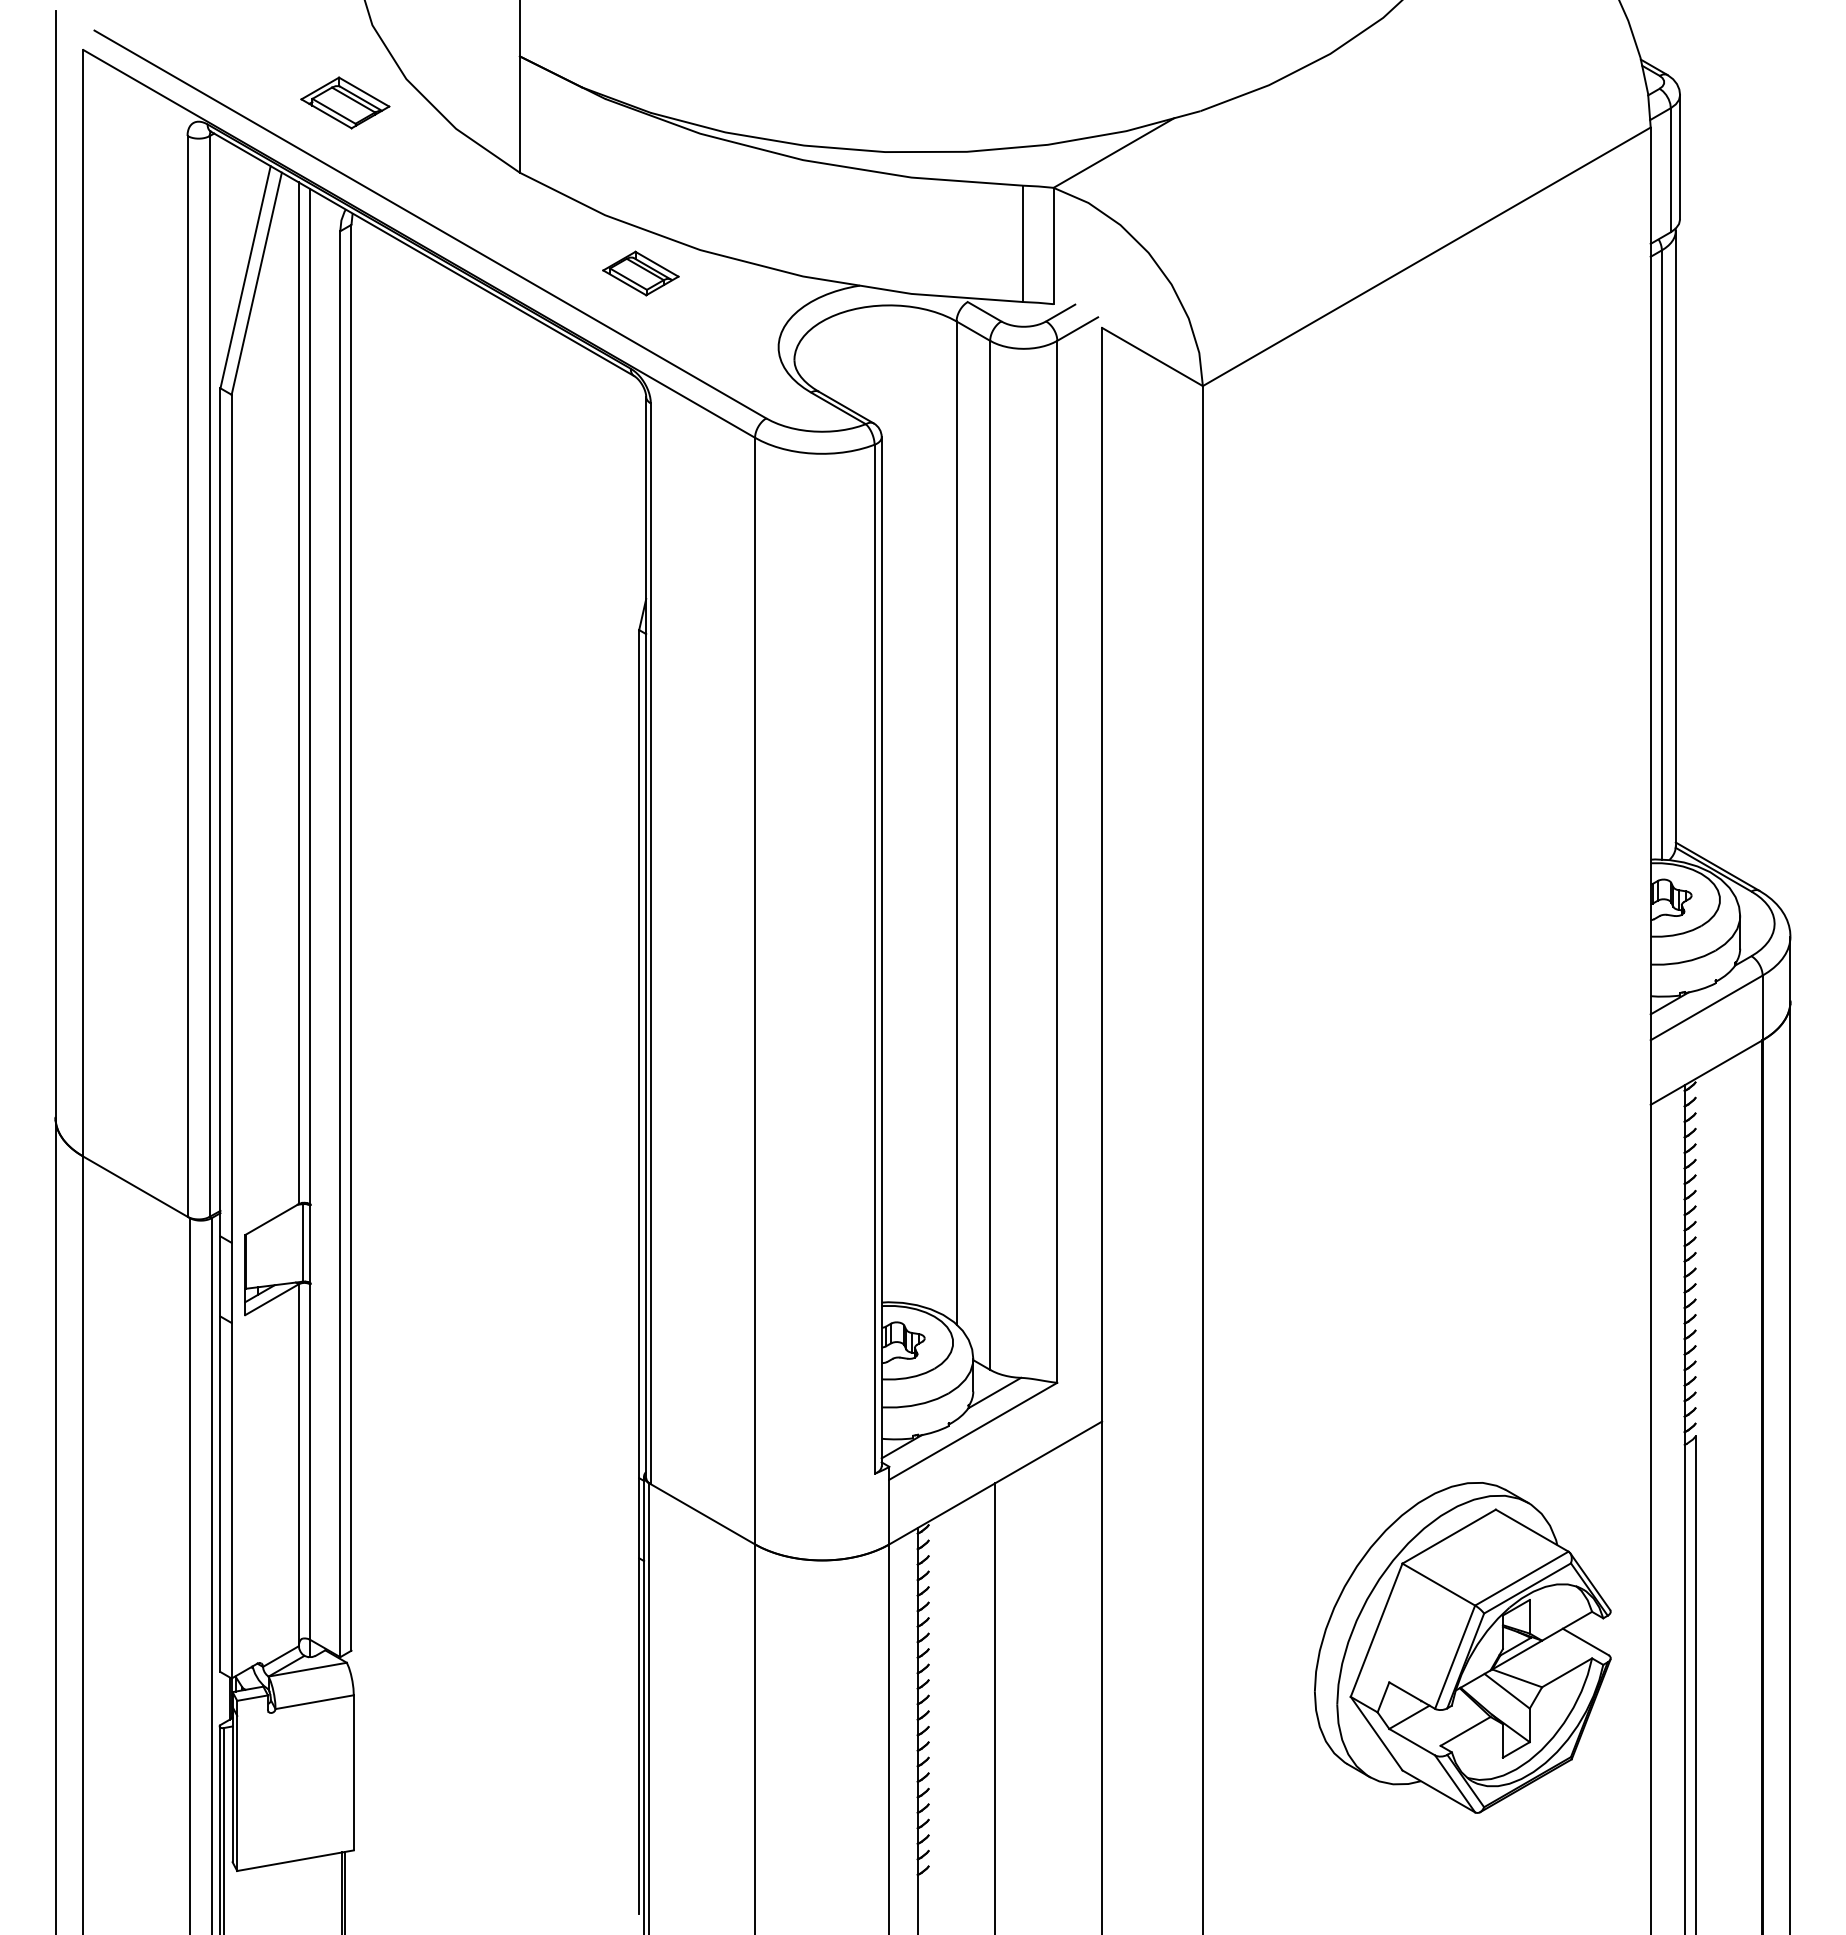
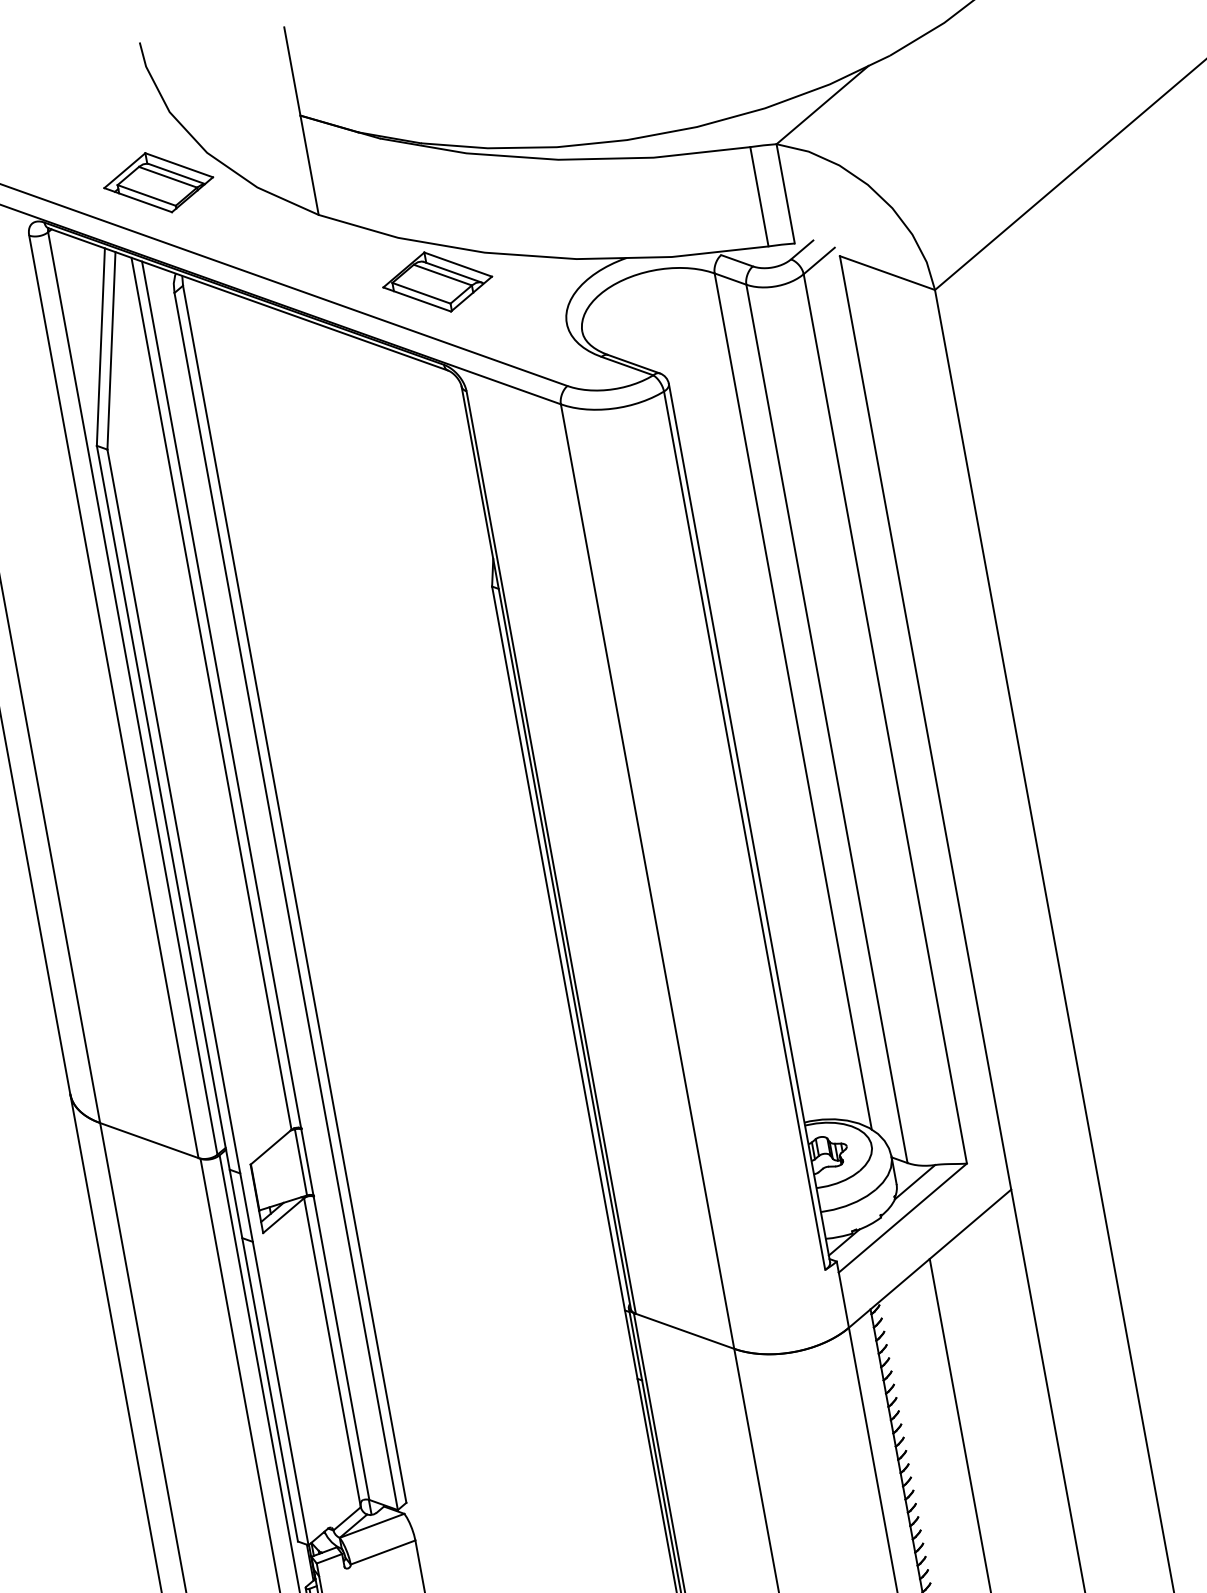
part: (345, 102) -> (158, 182), size x1.43
part: (640, 273) -> (437, 282), size x1.67

